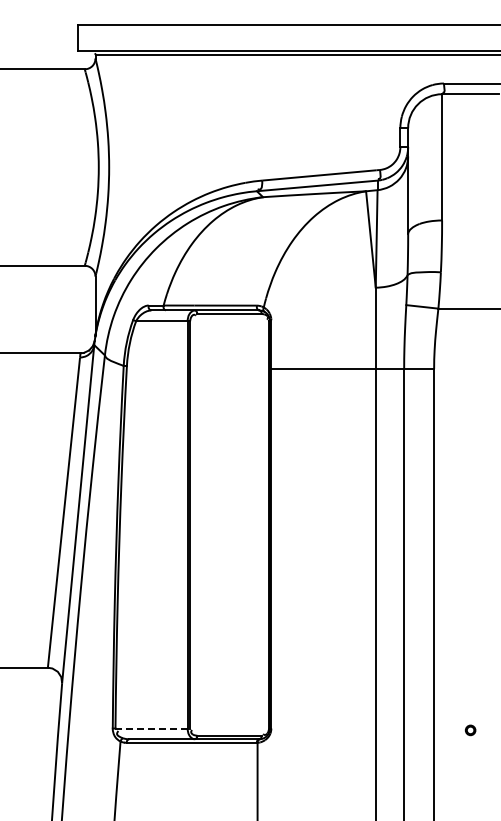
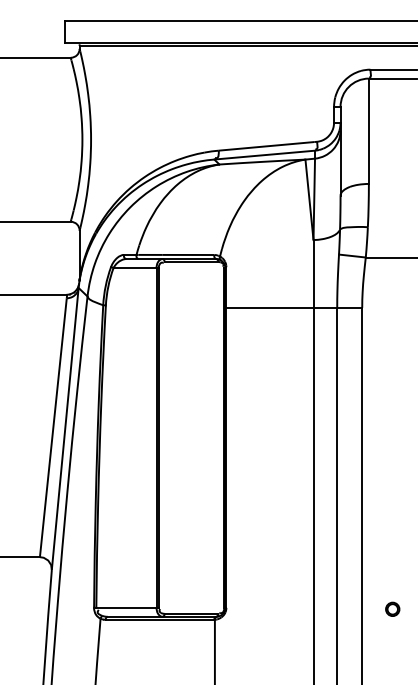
line: (153, 728) -> (128, 607), dashed -> solid
circle: (470, 730) -> (392, 609), size x1.67

